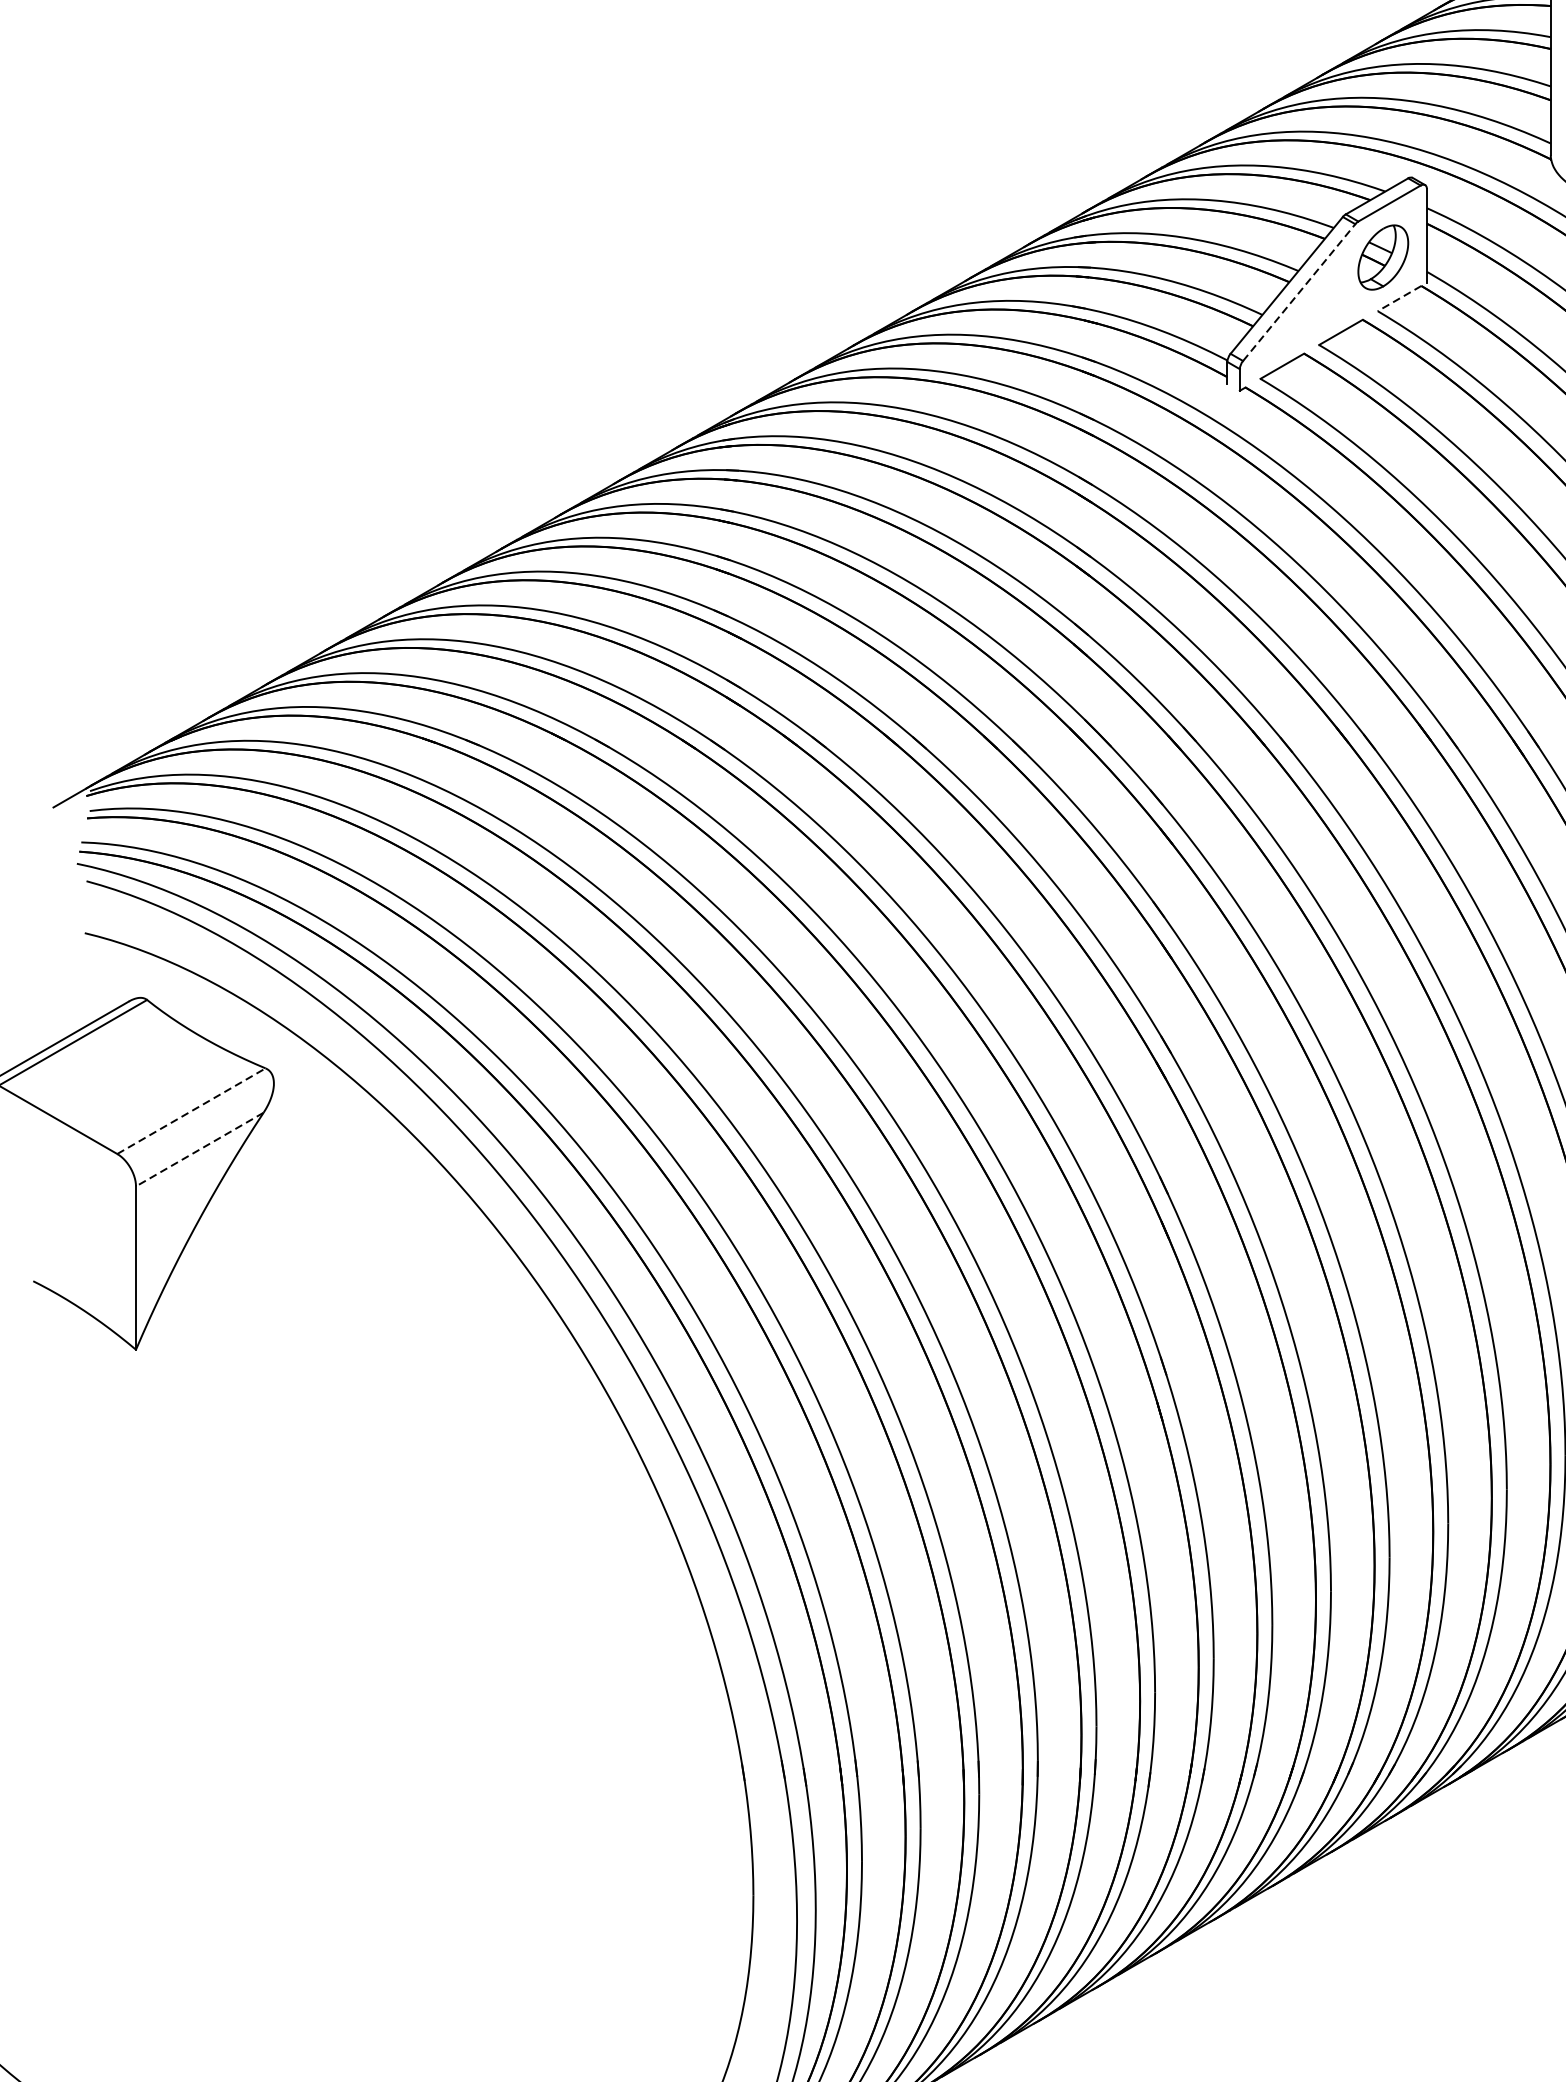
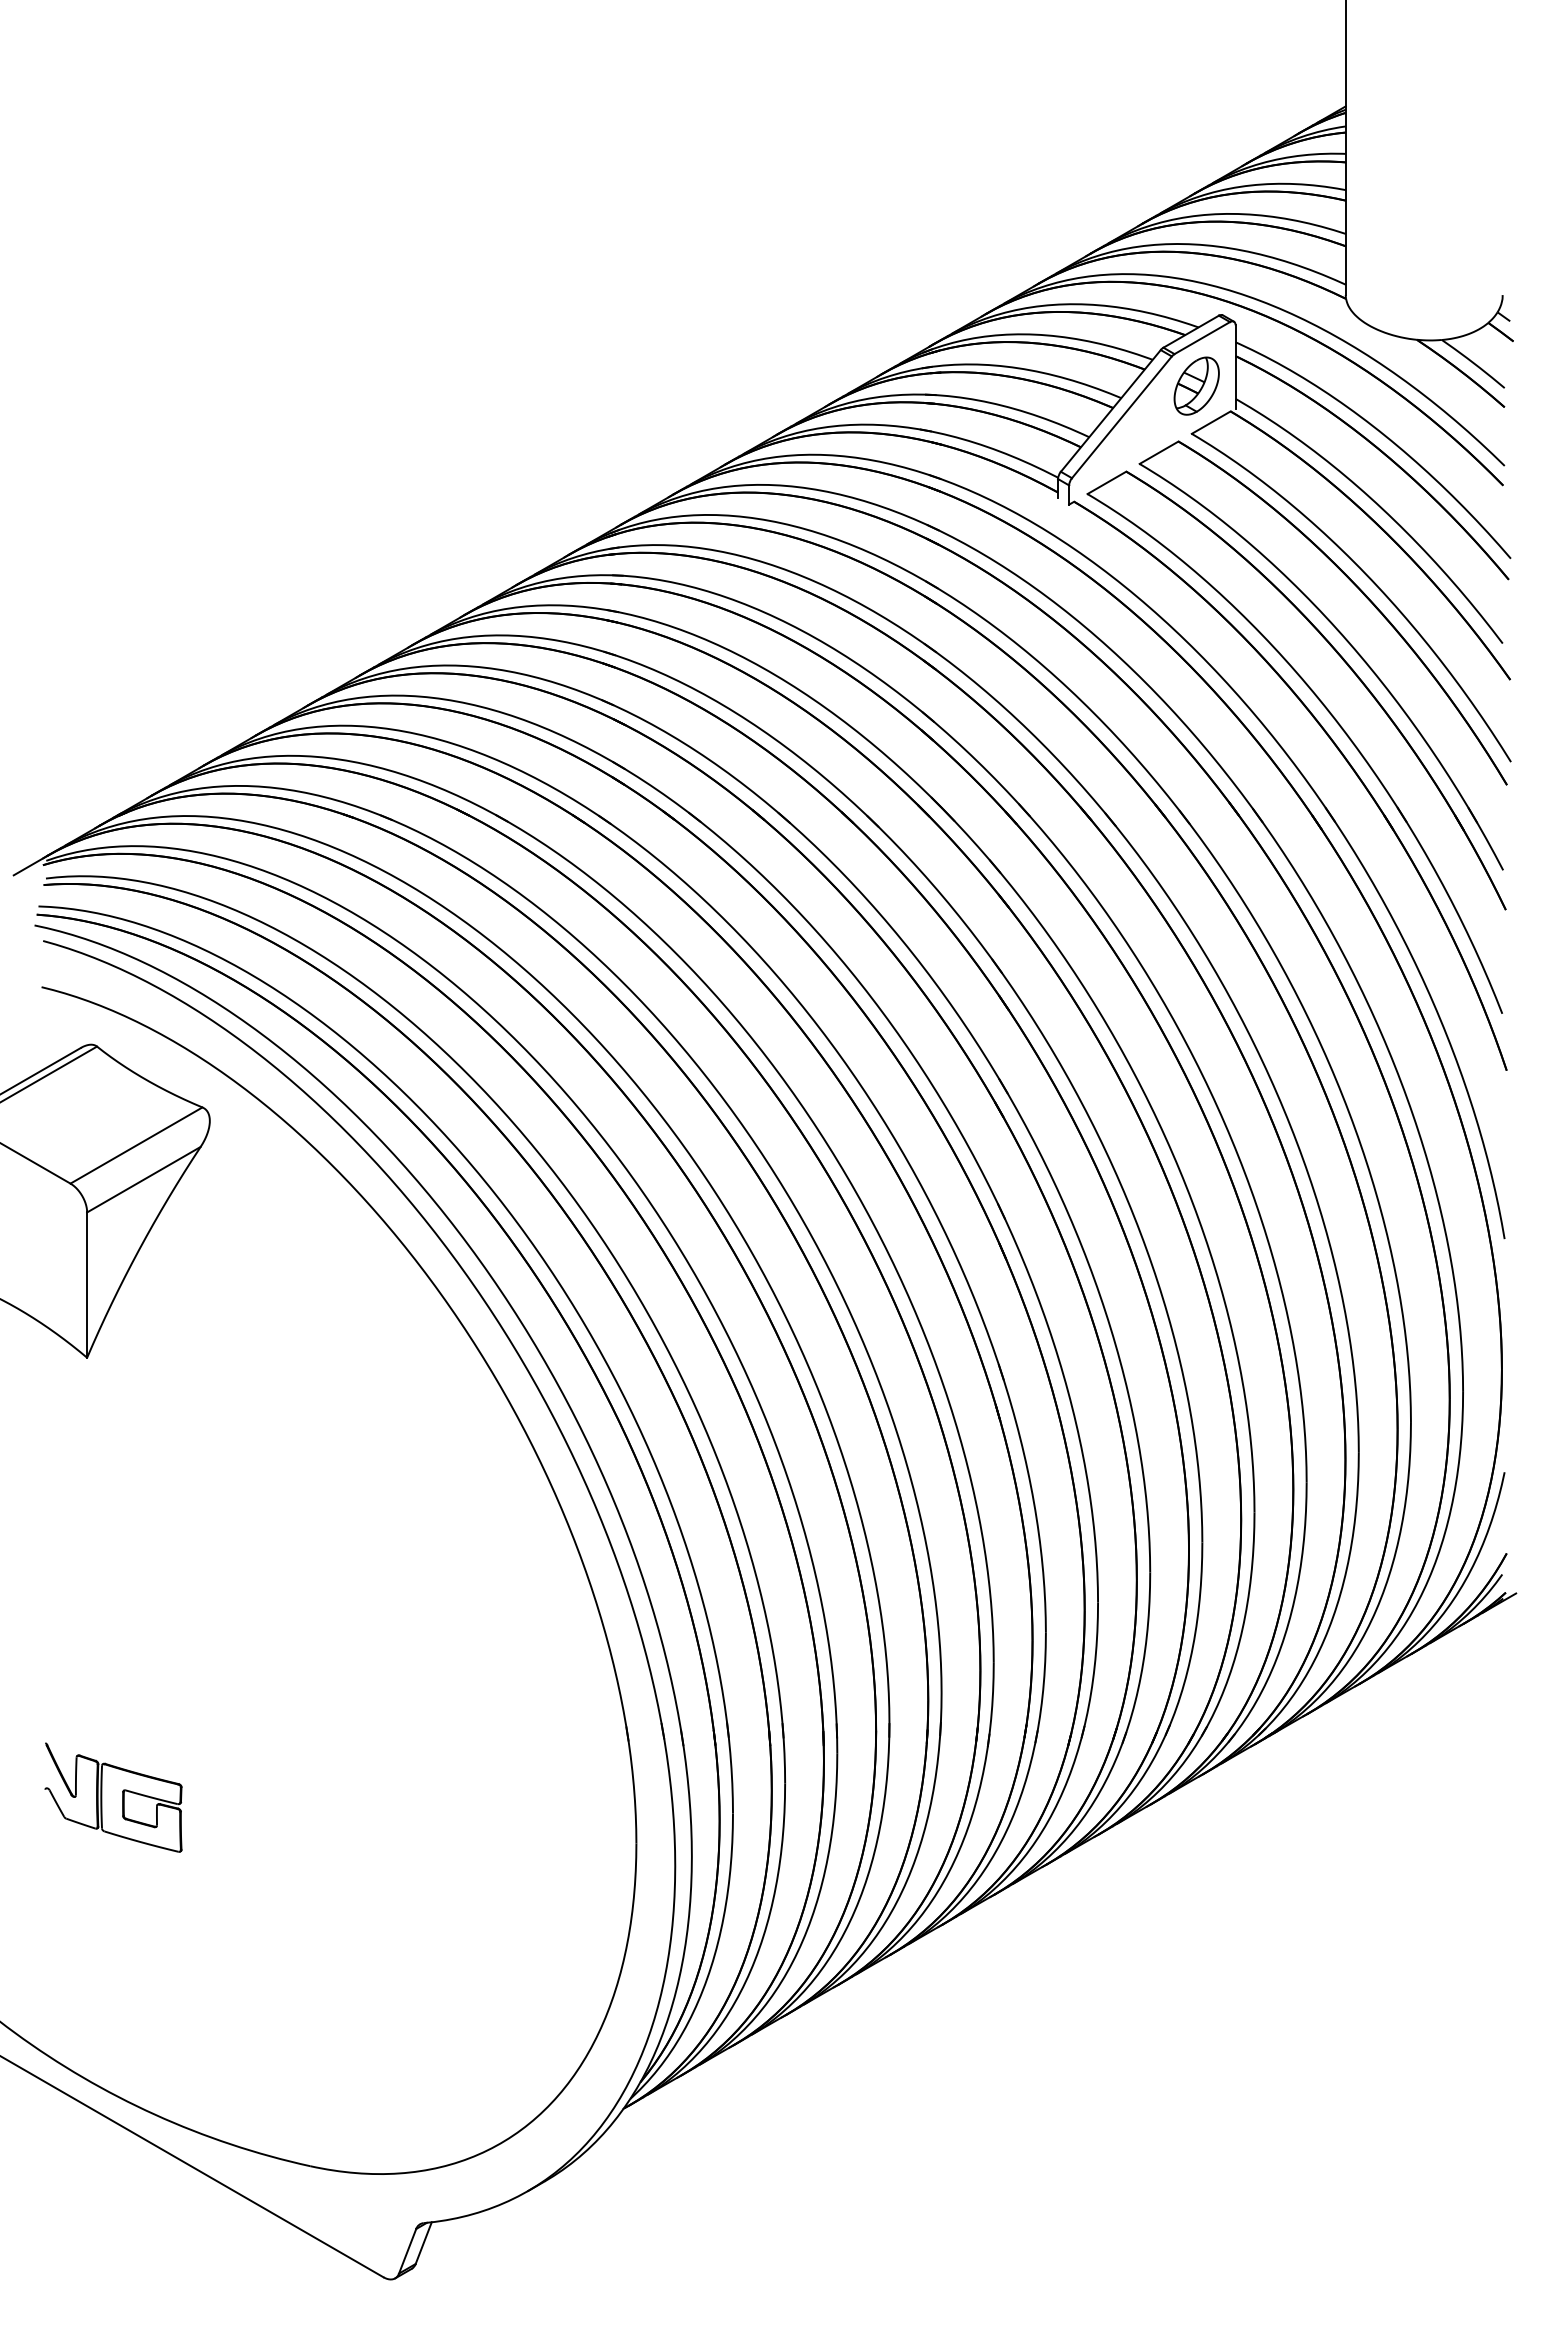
line: (1298, 292) -> (1121, 417), dashed -> solid
line: (1398, 298) -> (1210, 422), dashed -> solid
line: (191, 1111) -> (136, 1145), dashed -> solid
line: (199, 1149) -> (143, 1179), dashed -> solid
part: (165, 1844) -> (113, 1797), added

